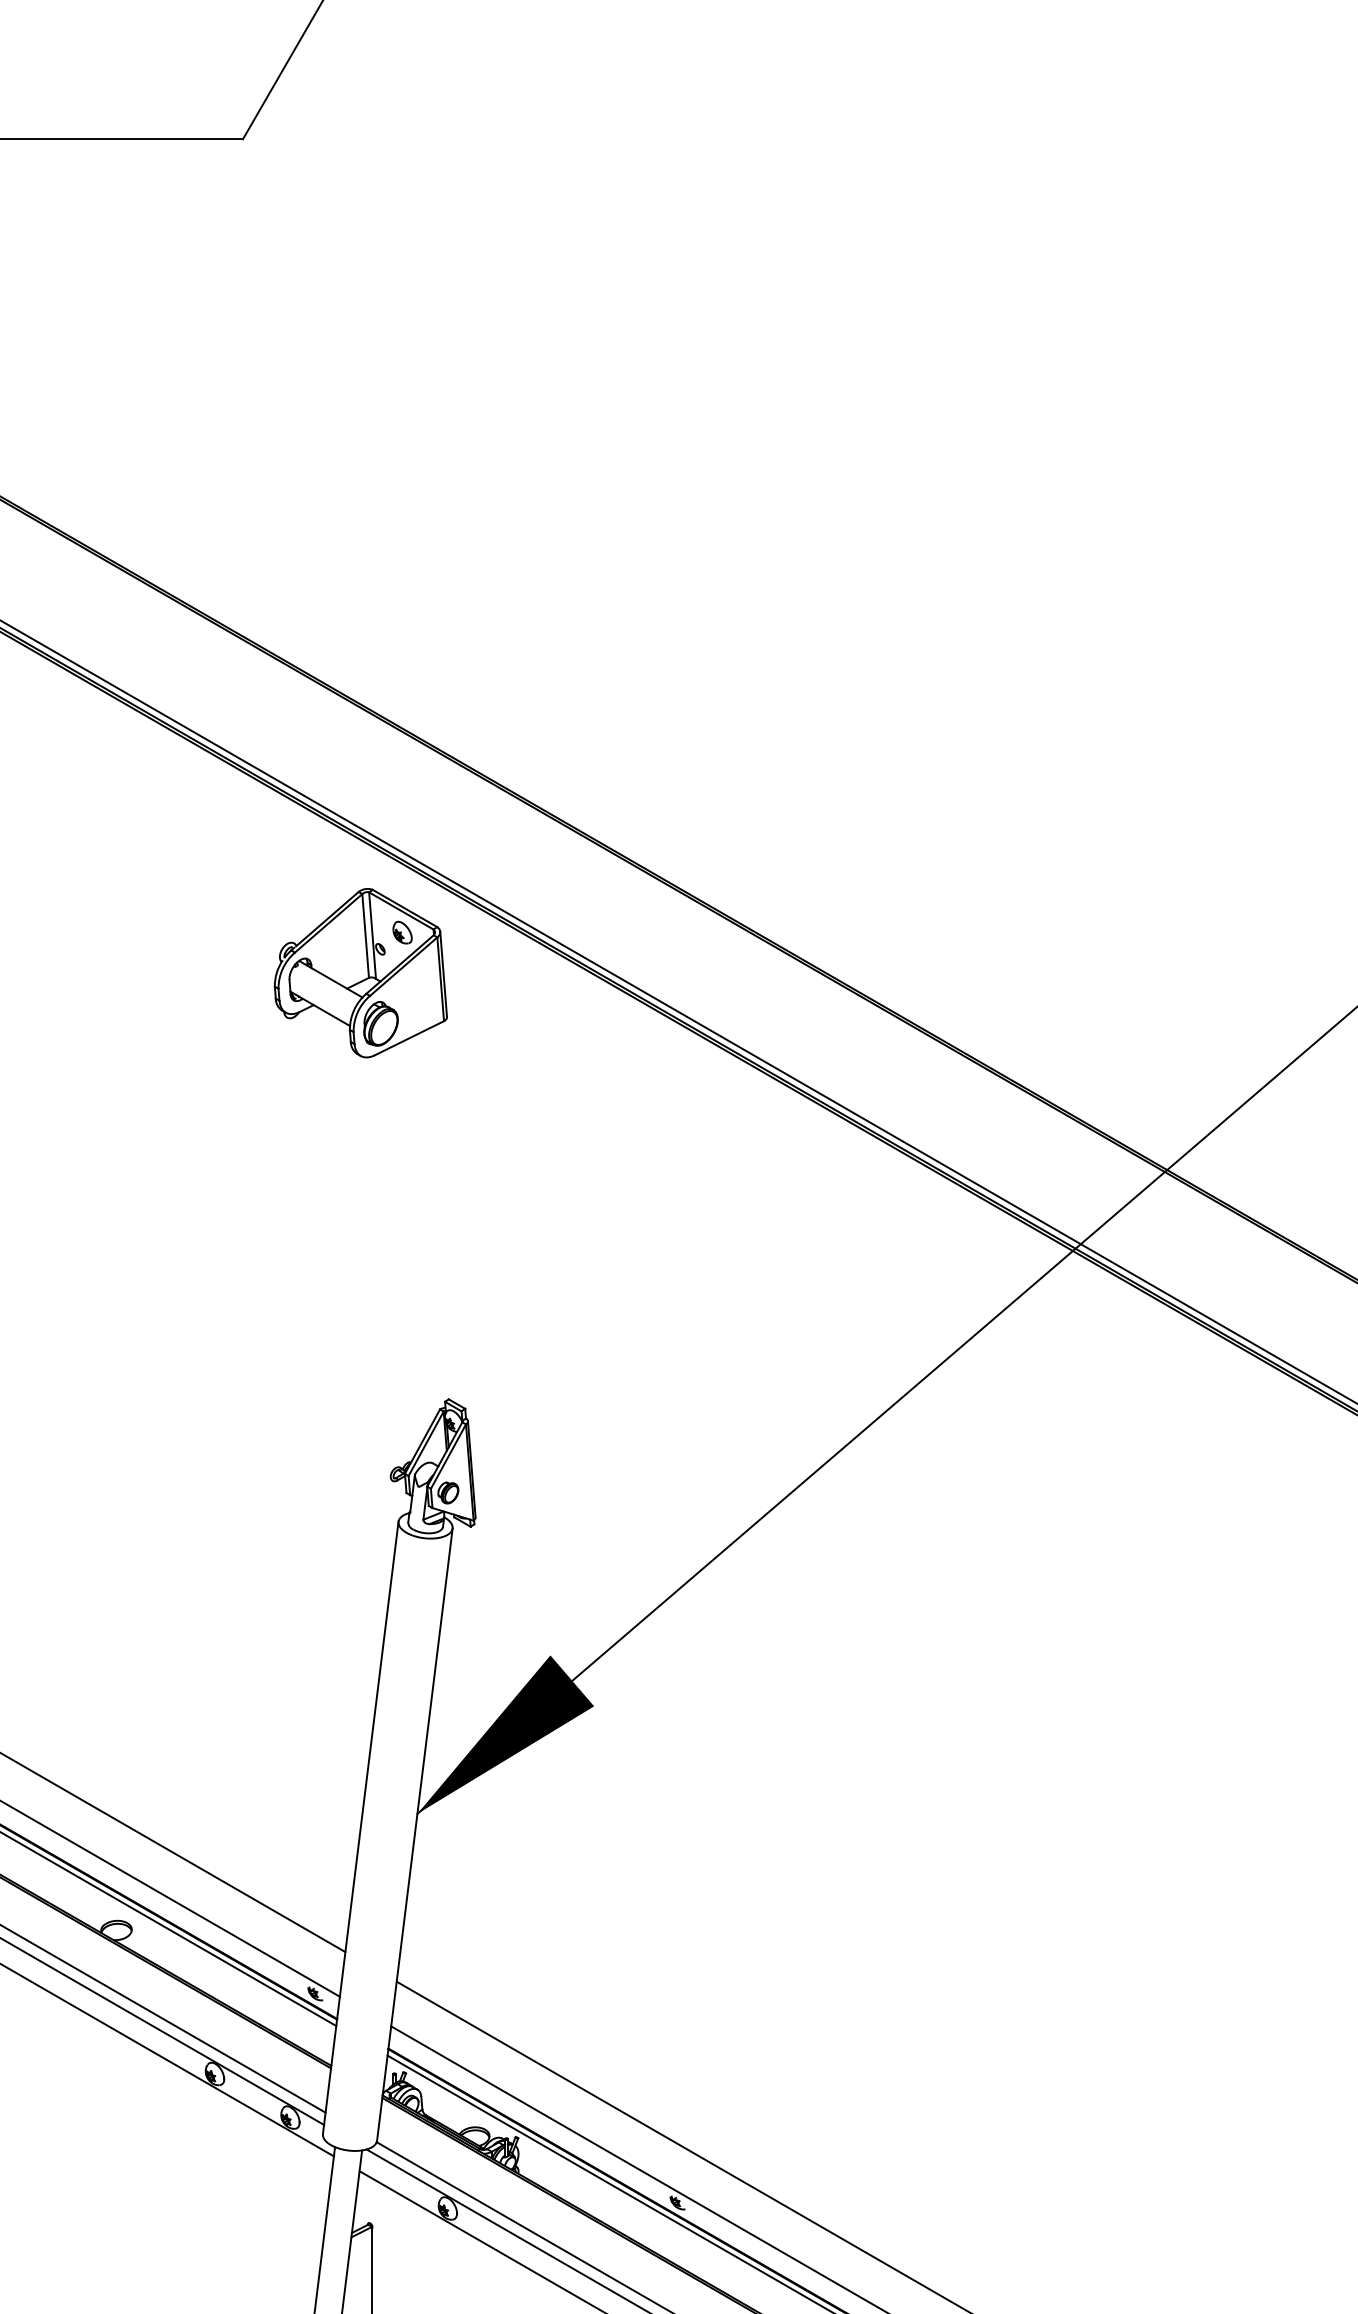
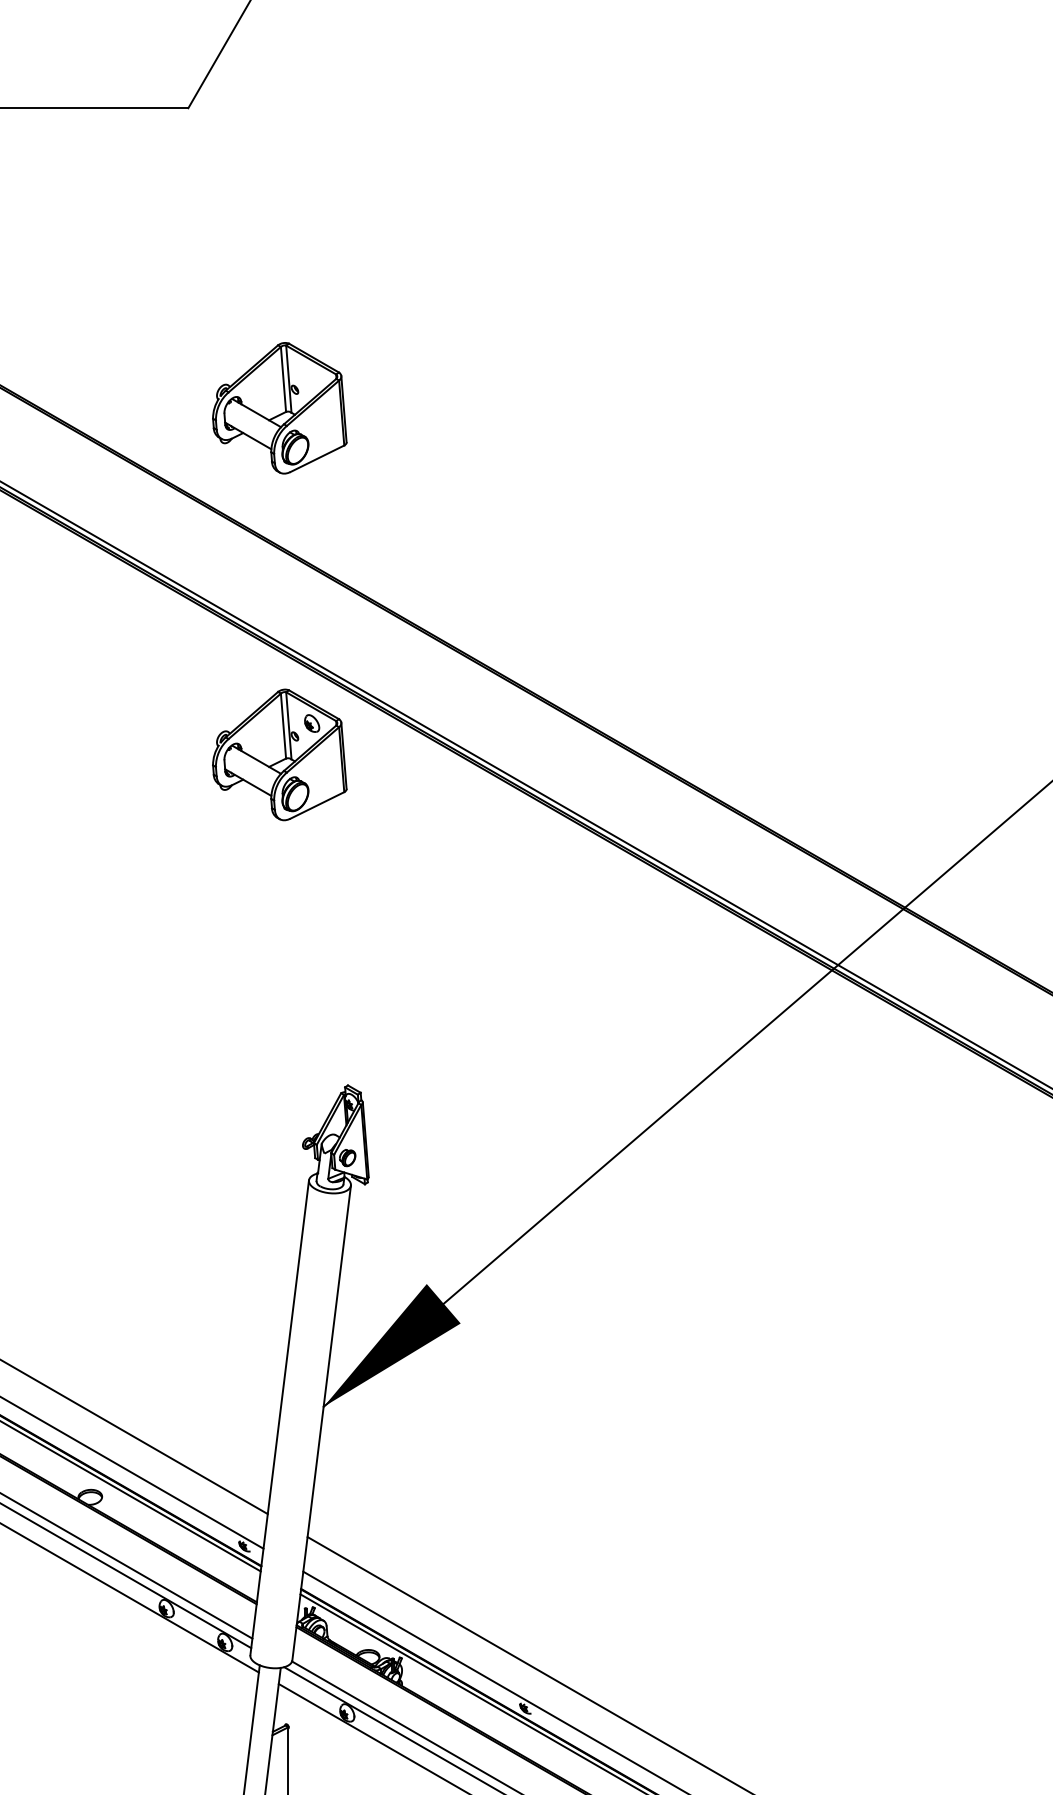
part: (360, 526) -> (279, 408), added

